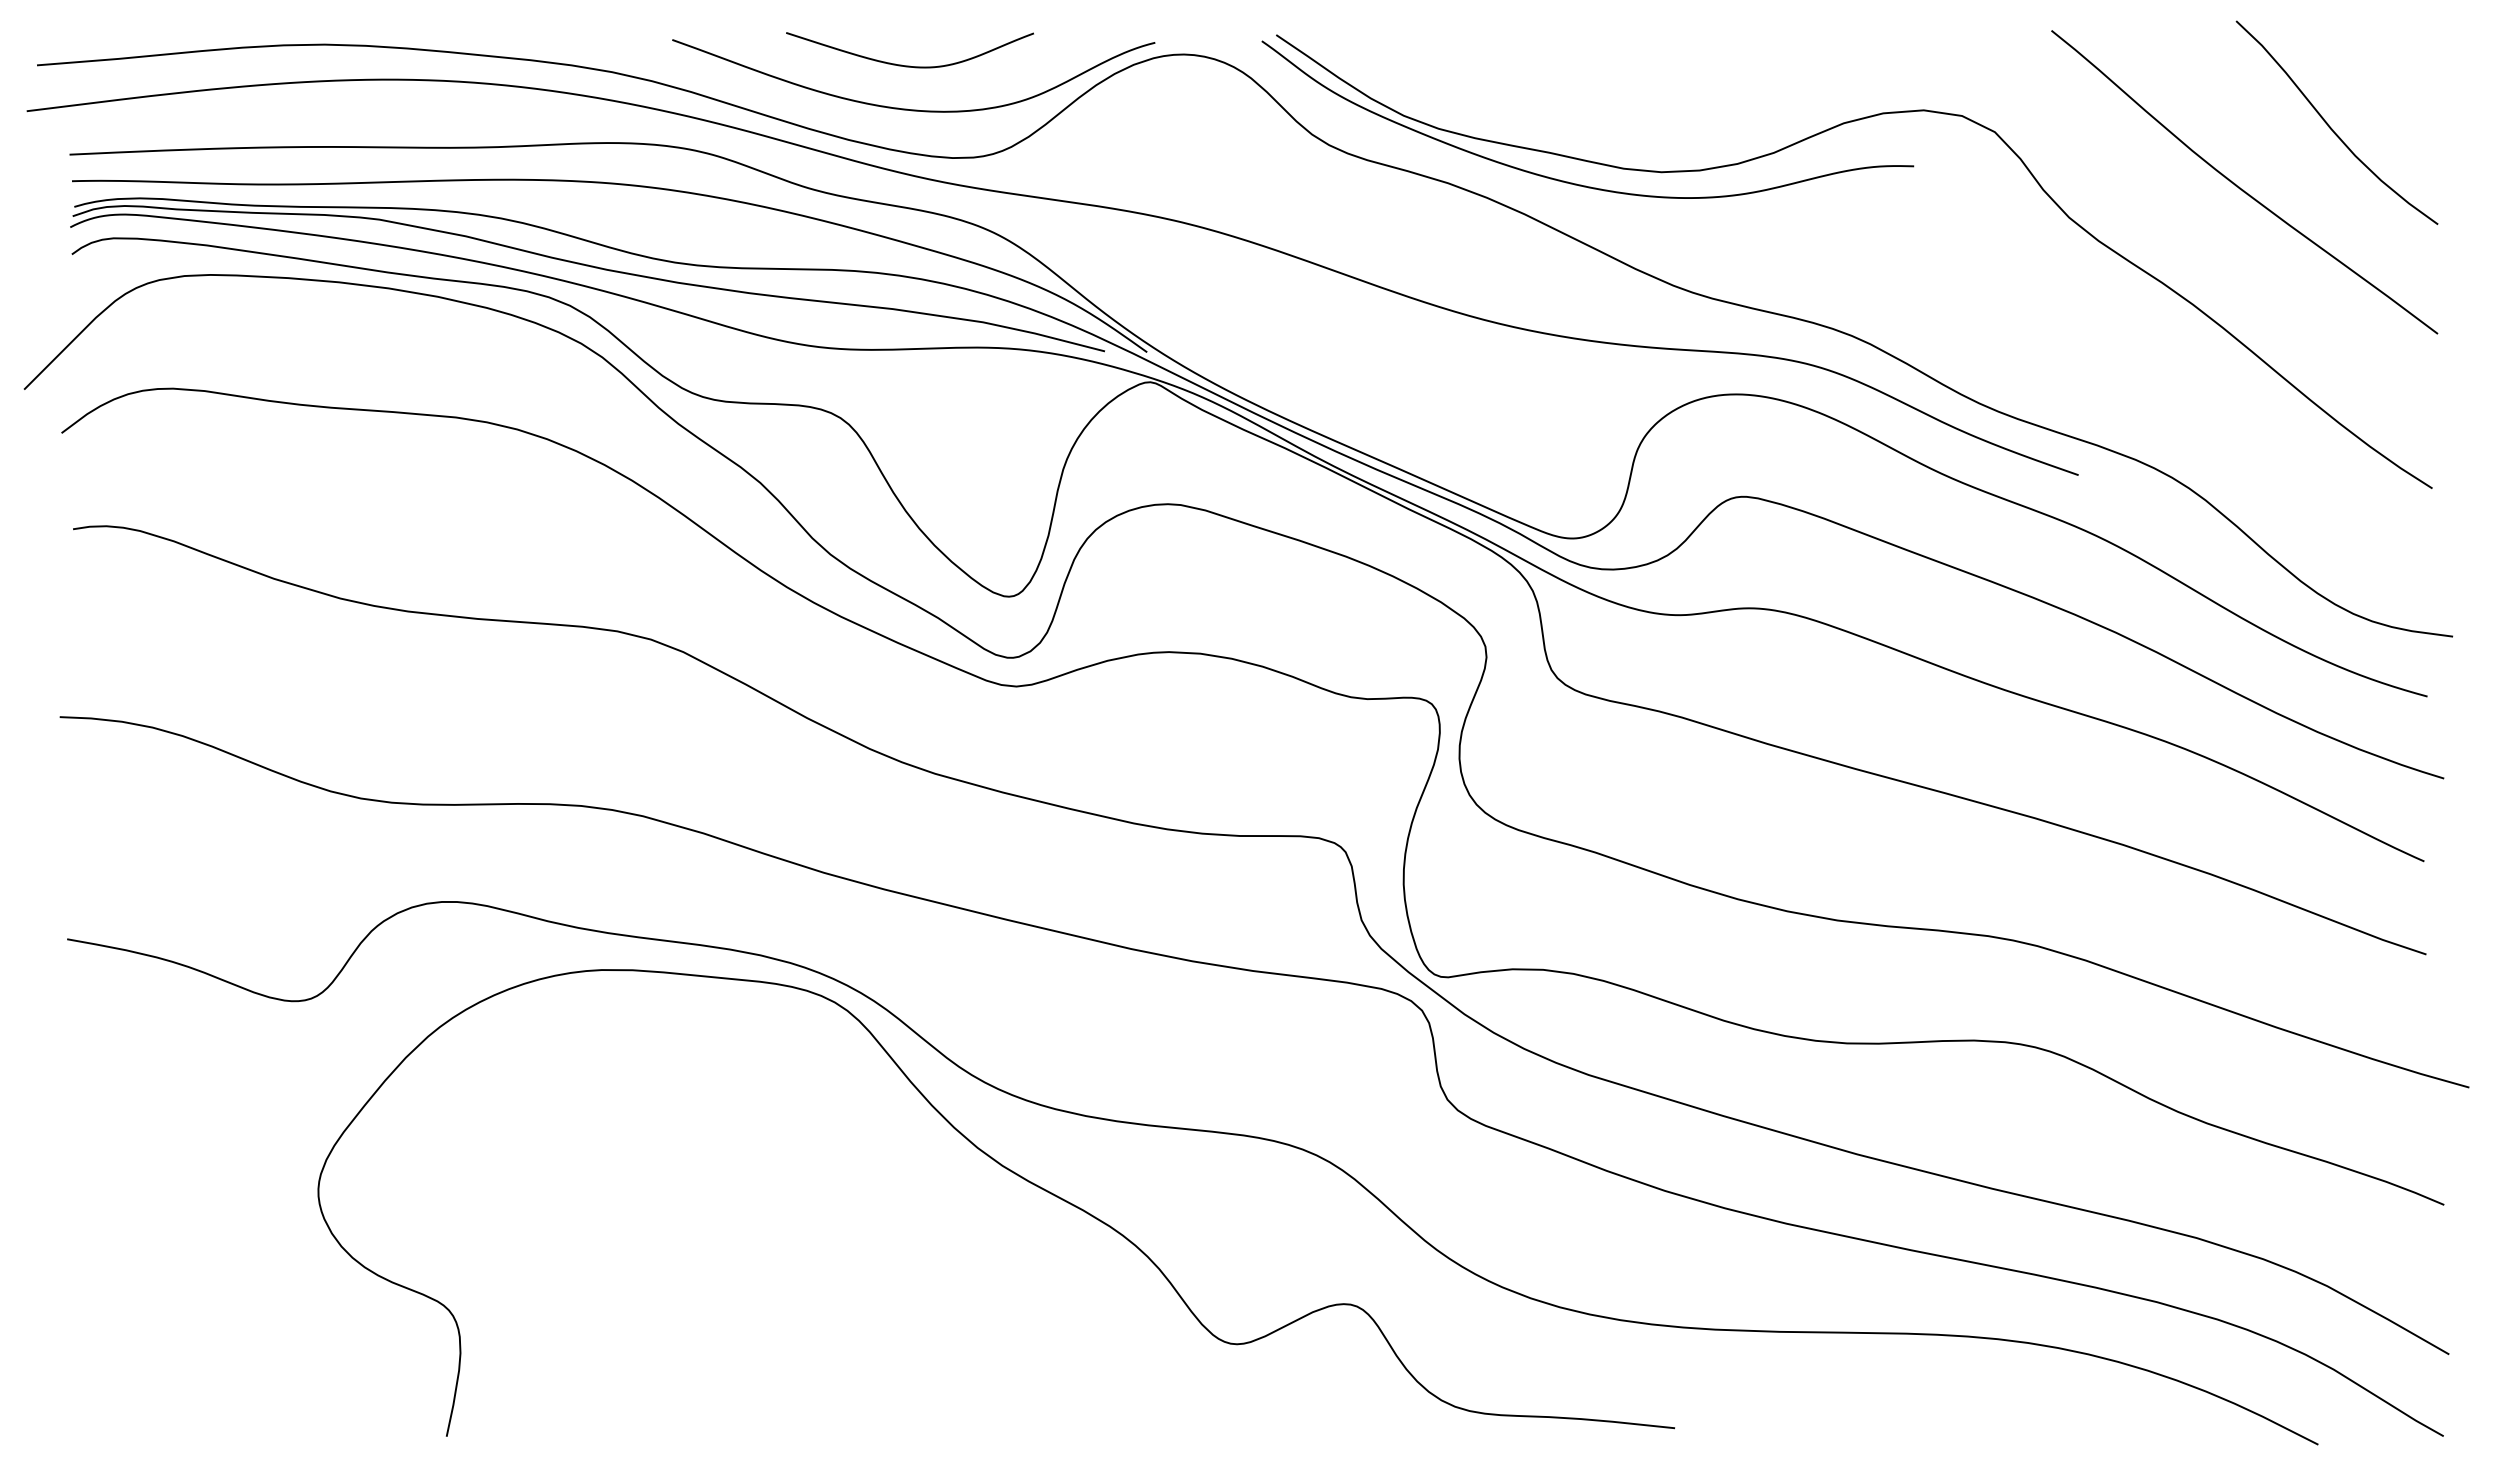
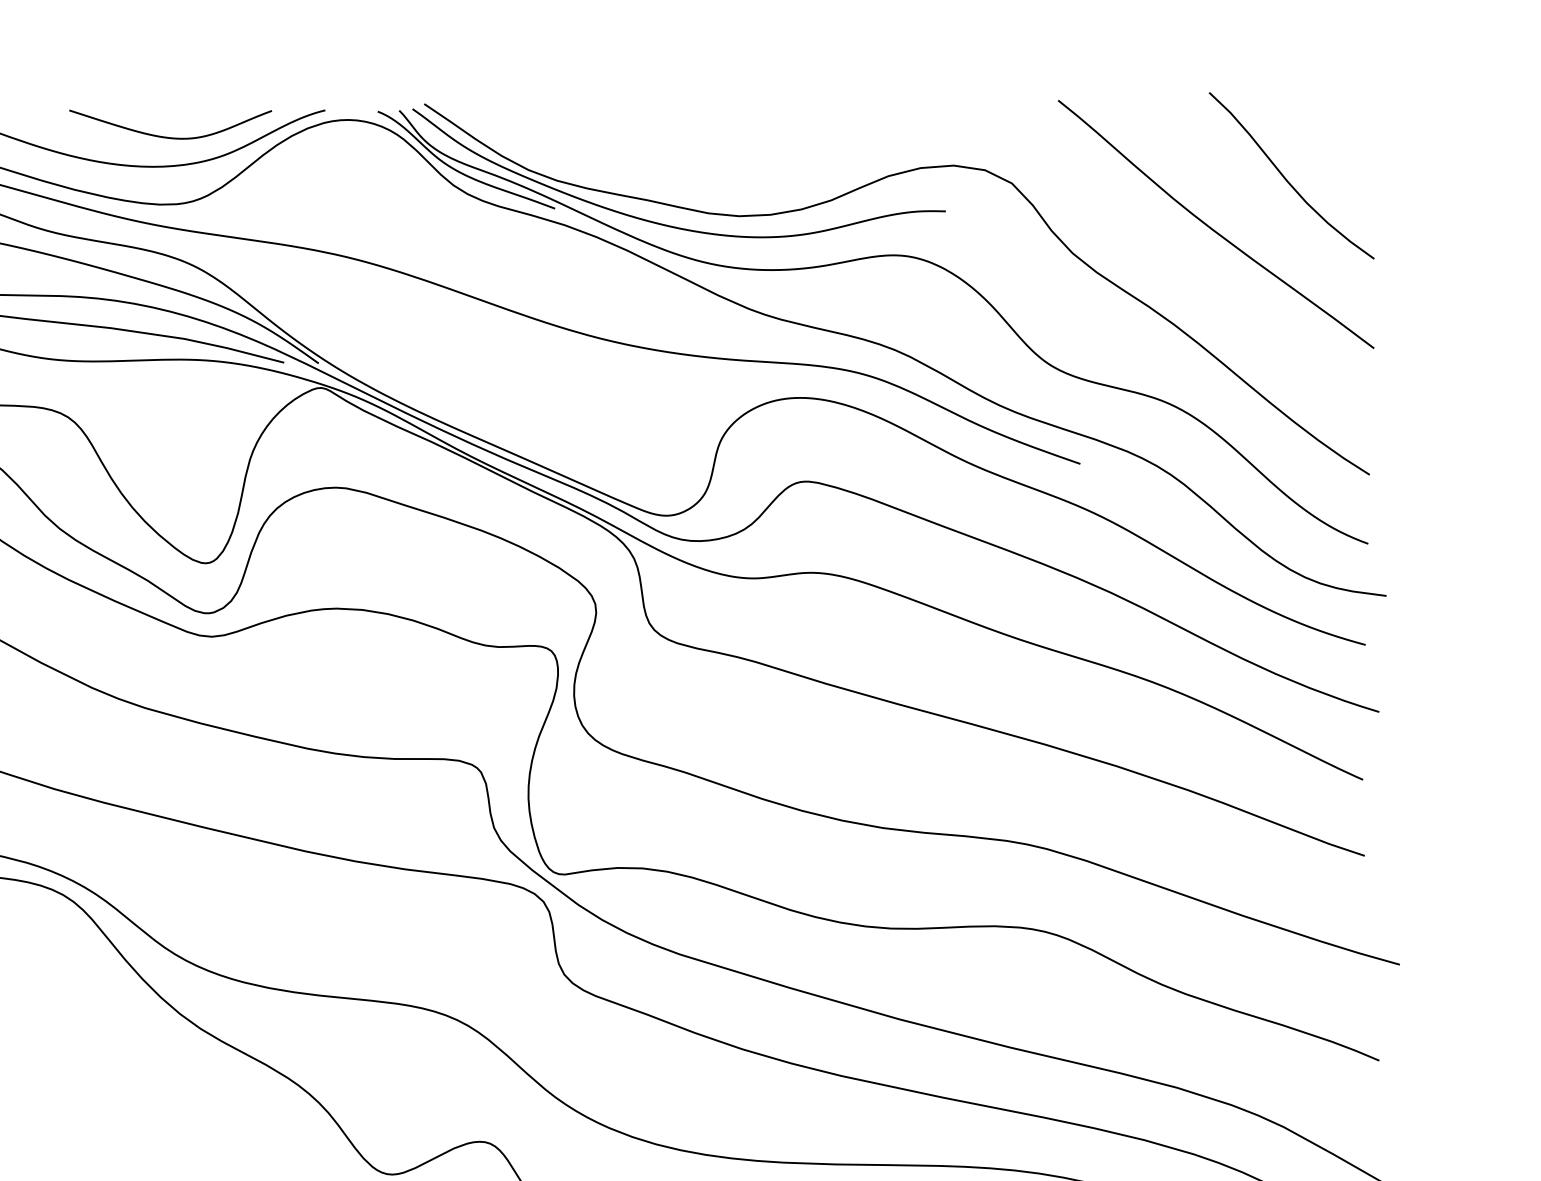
curve: (909, 65) -> (170, 137), moved
part: (1811, 225) -> (861, 259), added

